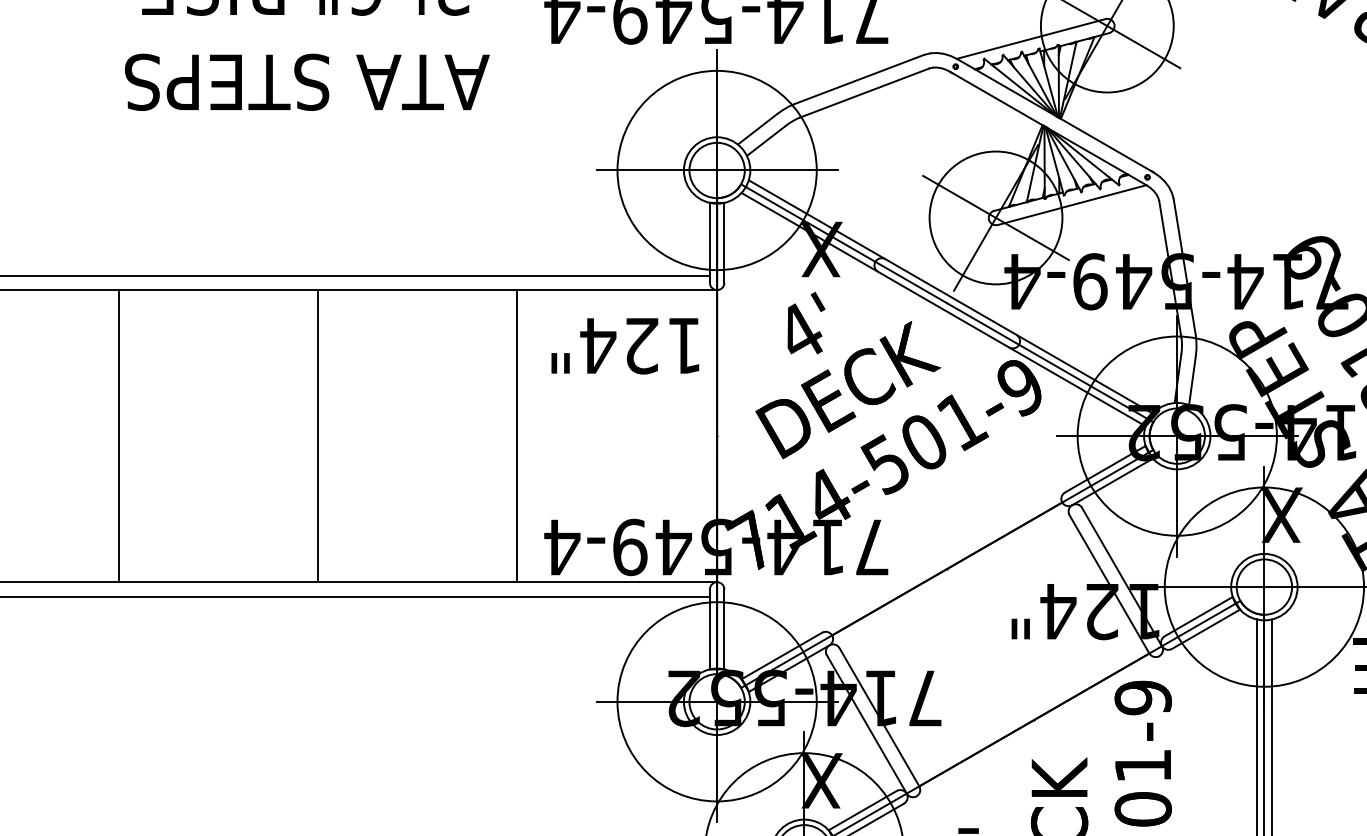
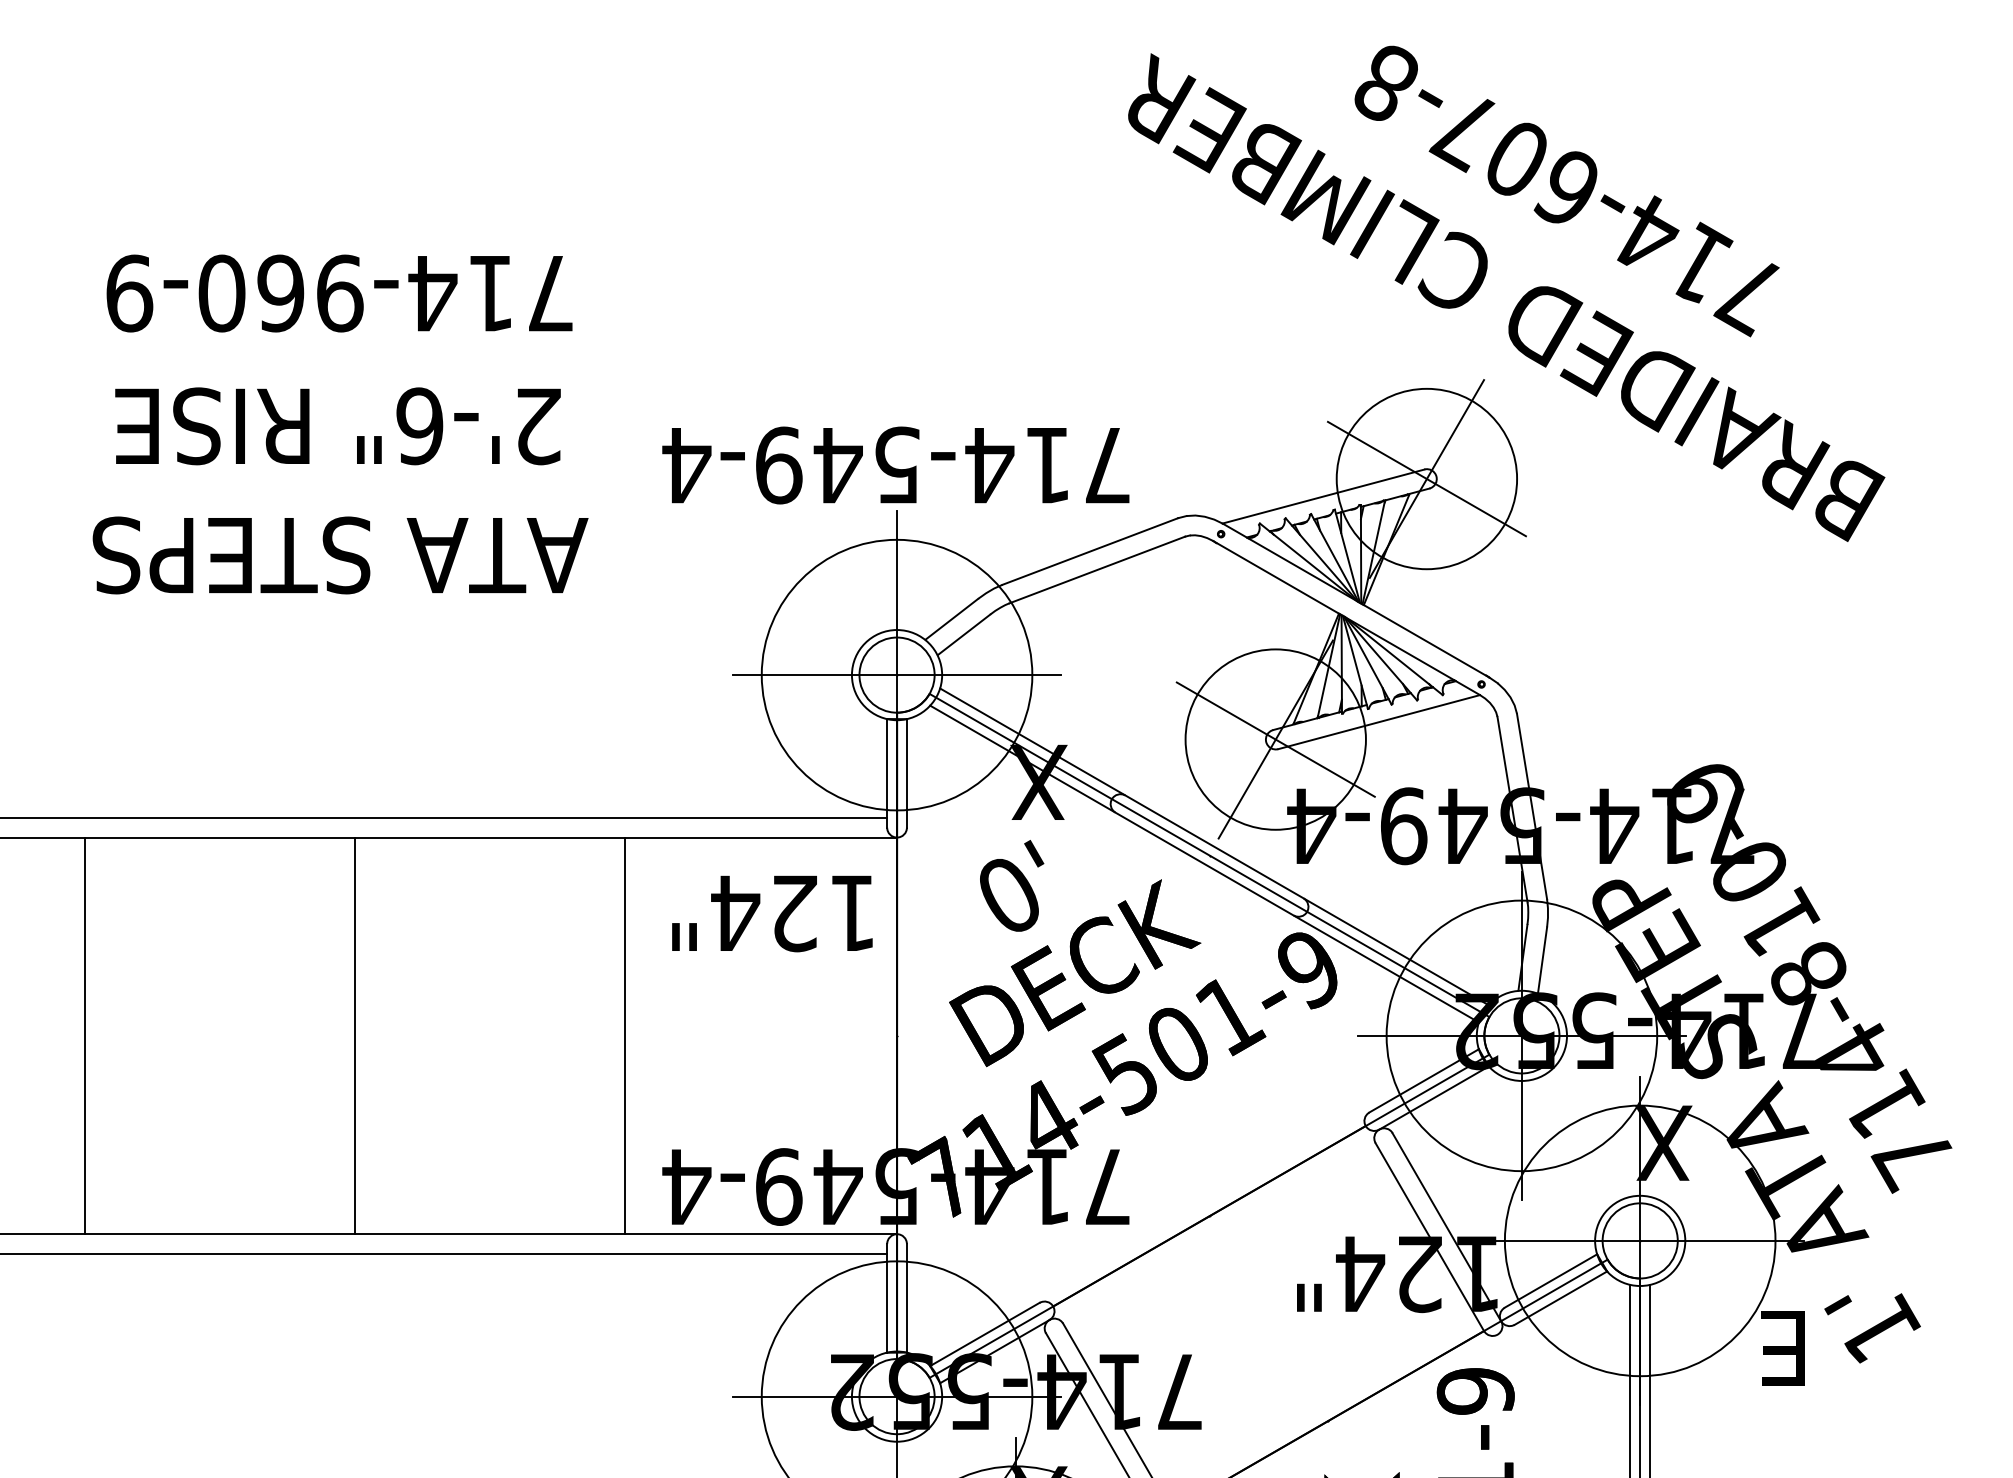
text: (800, 331) -> (1010, 893), 4' -> 0'

